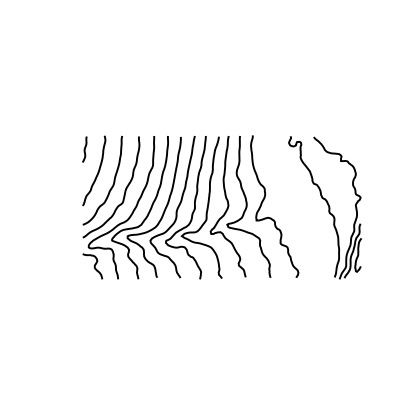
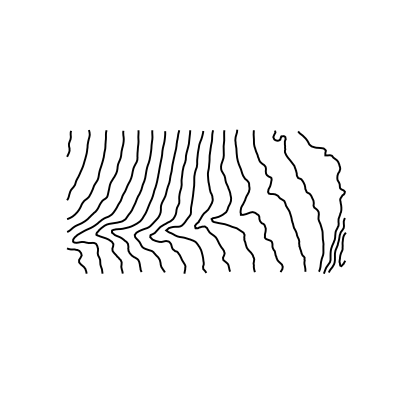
curve: (295, 205) -> (279, 199), added

